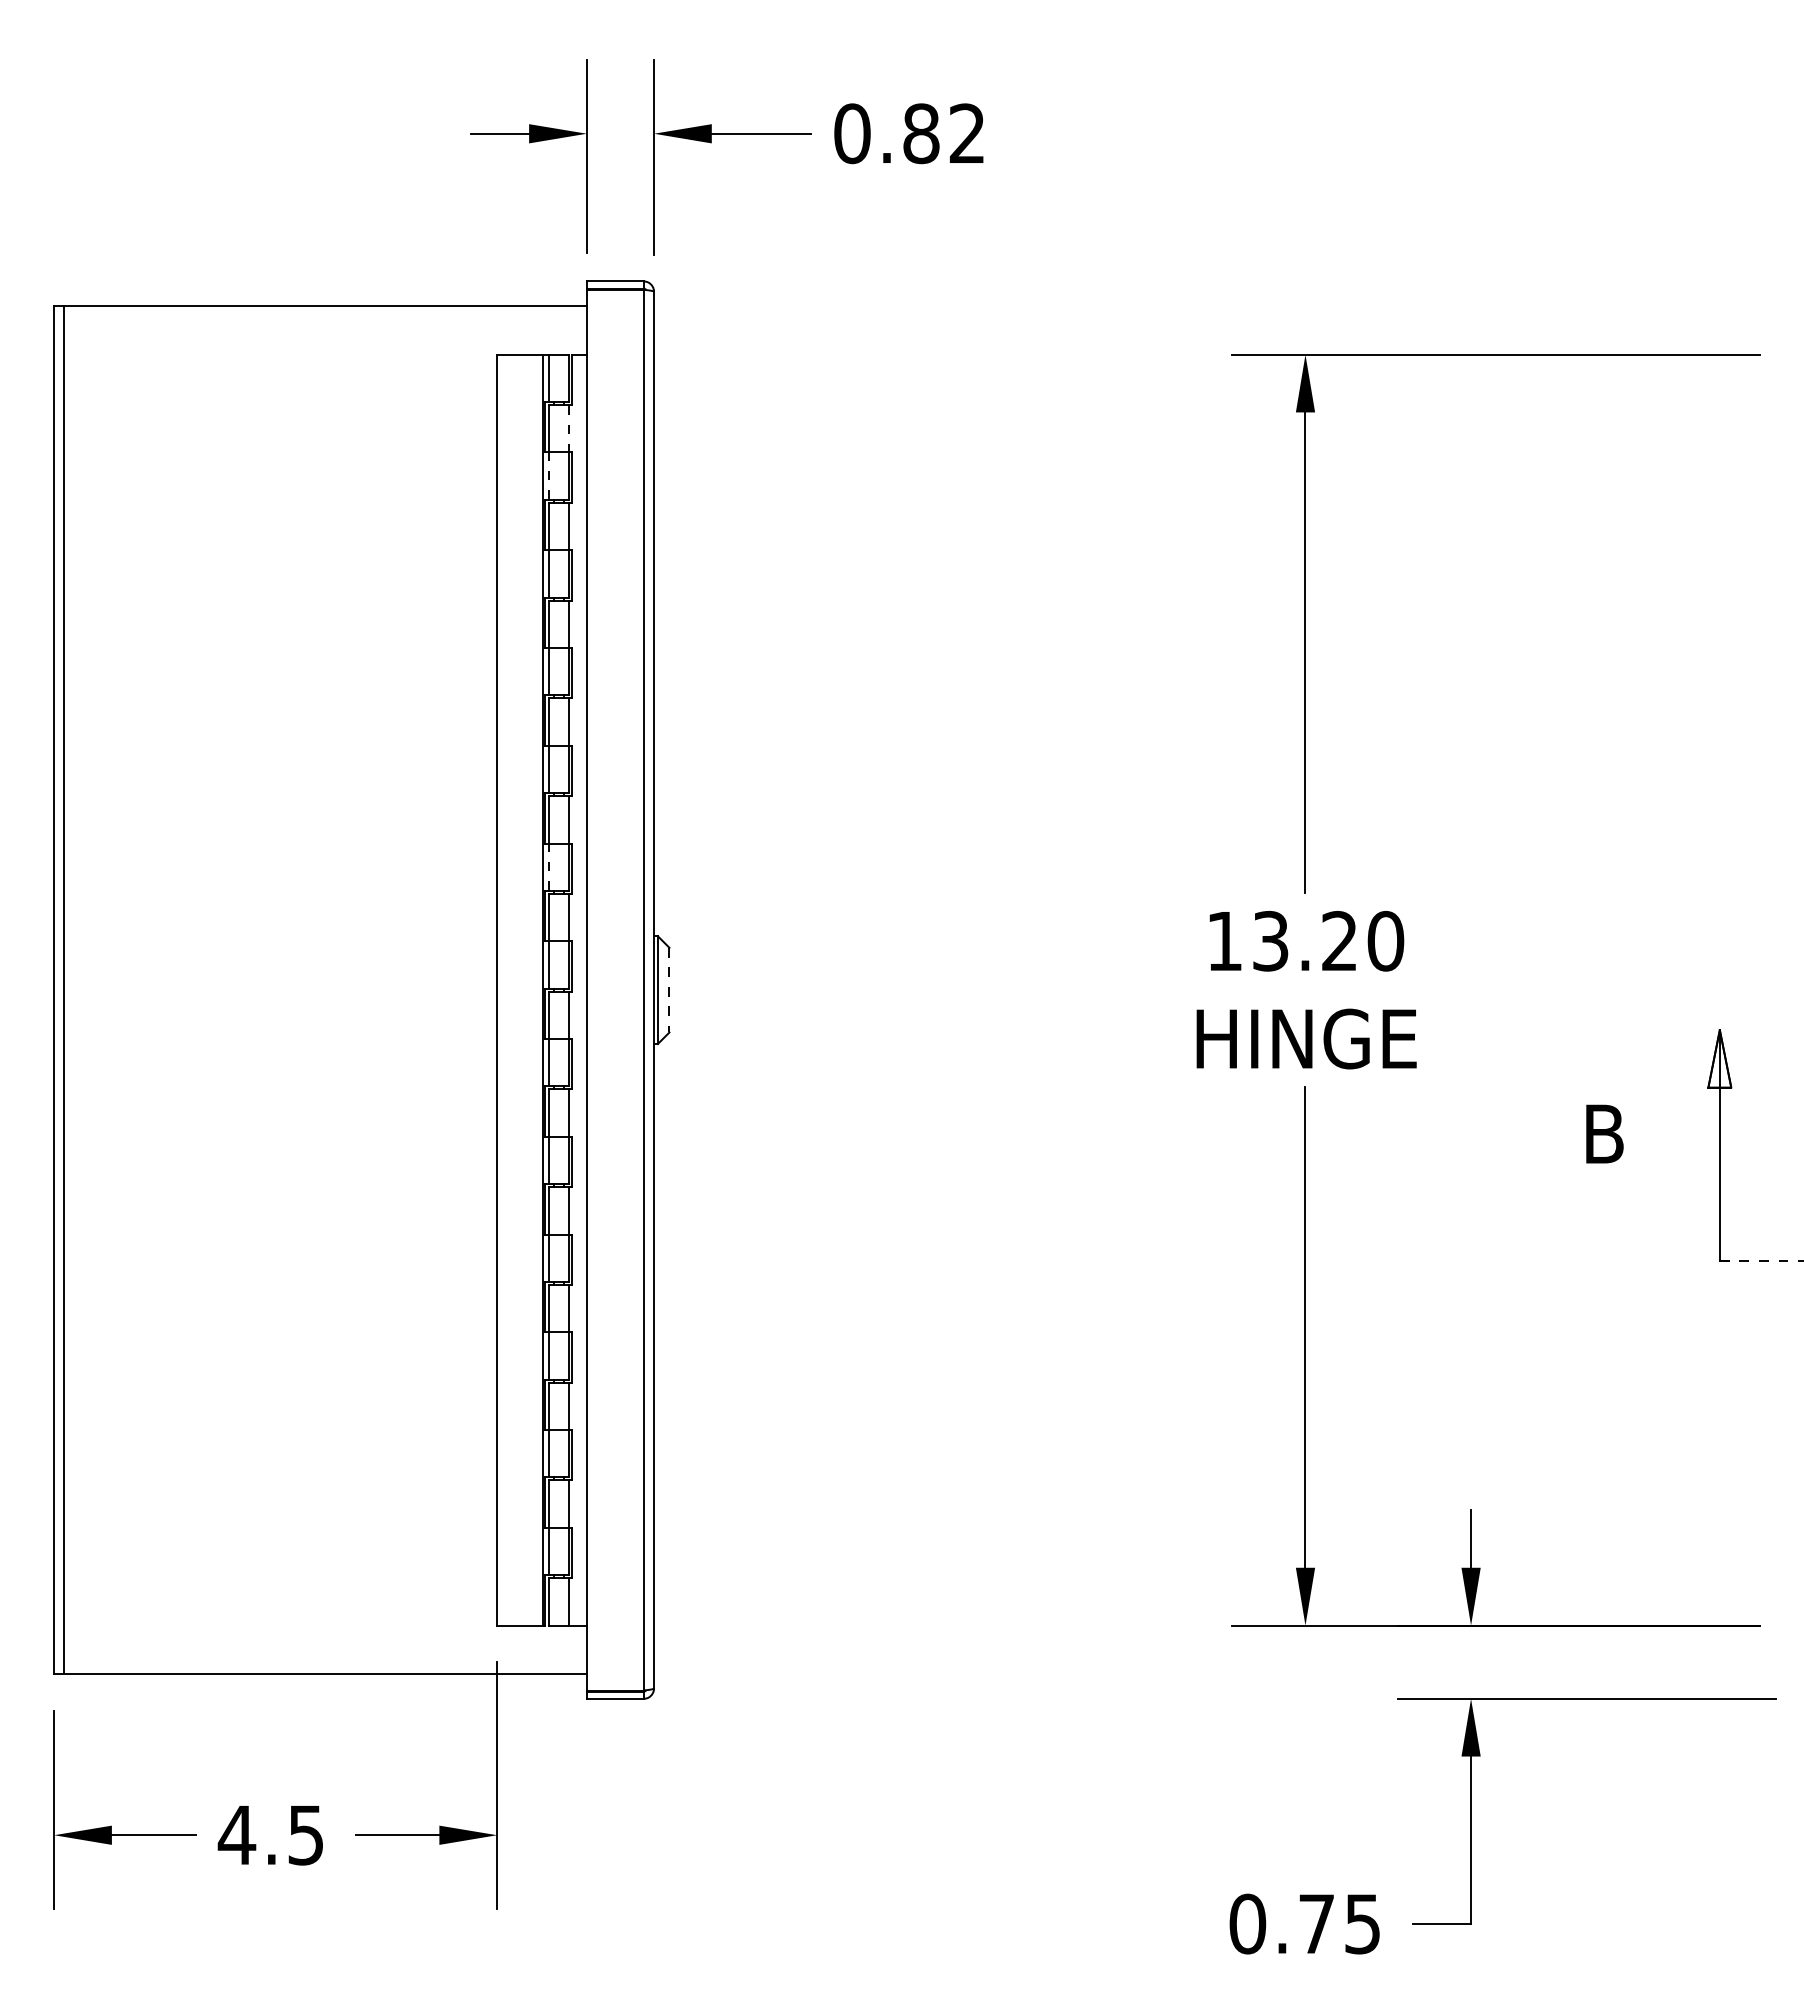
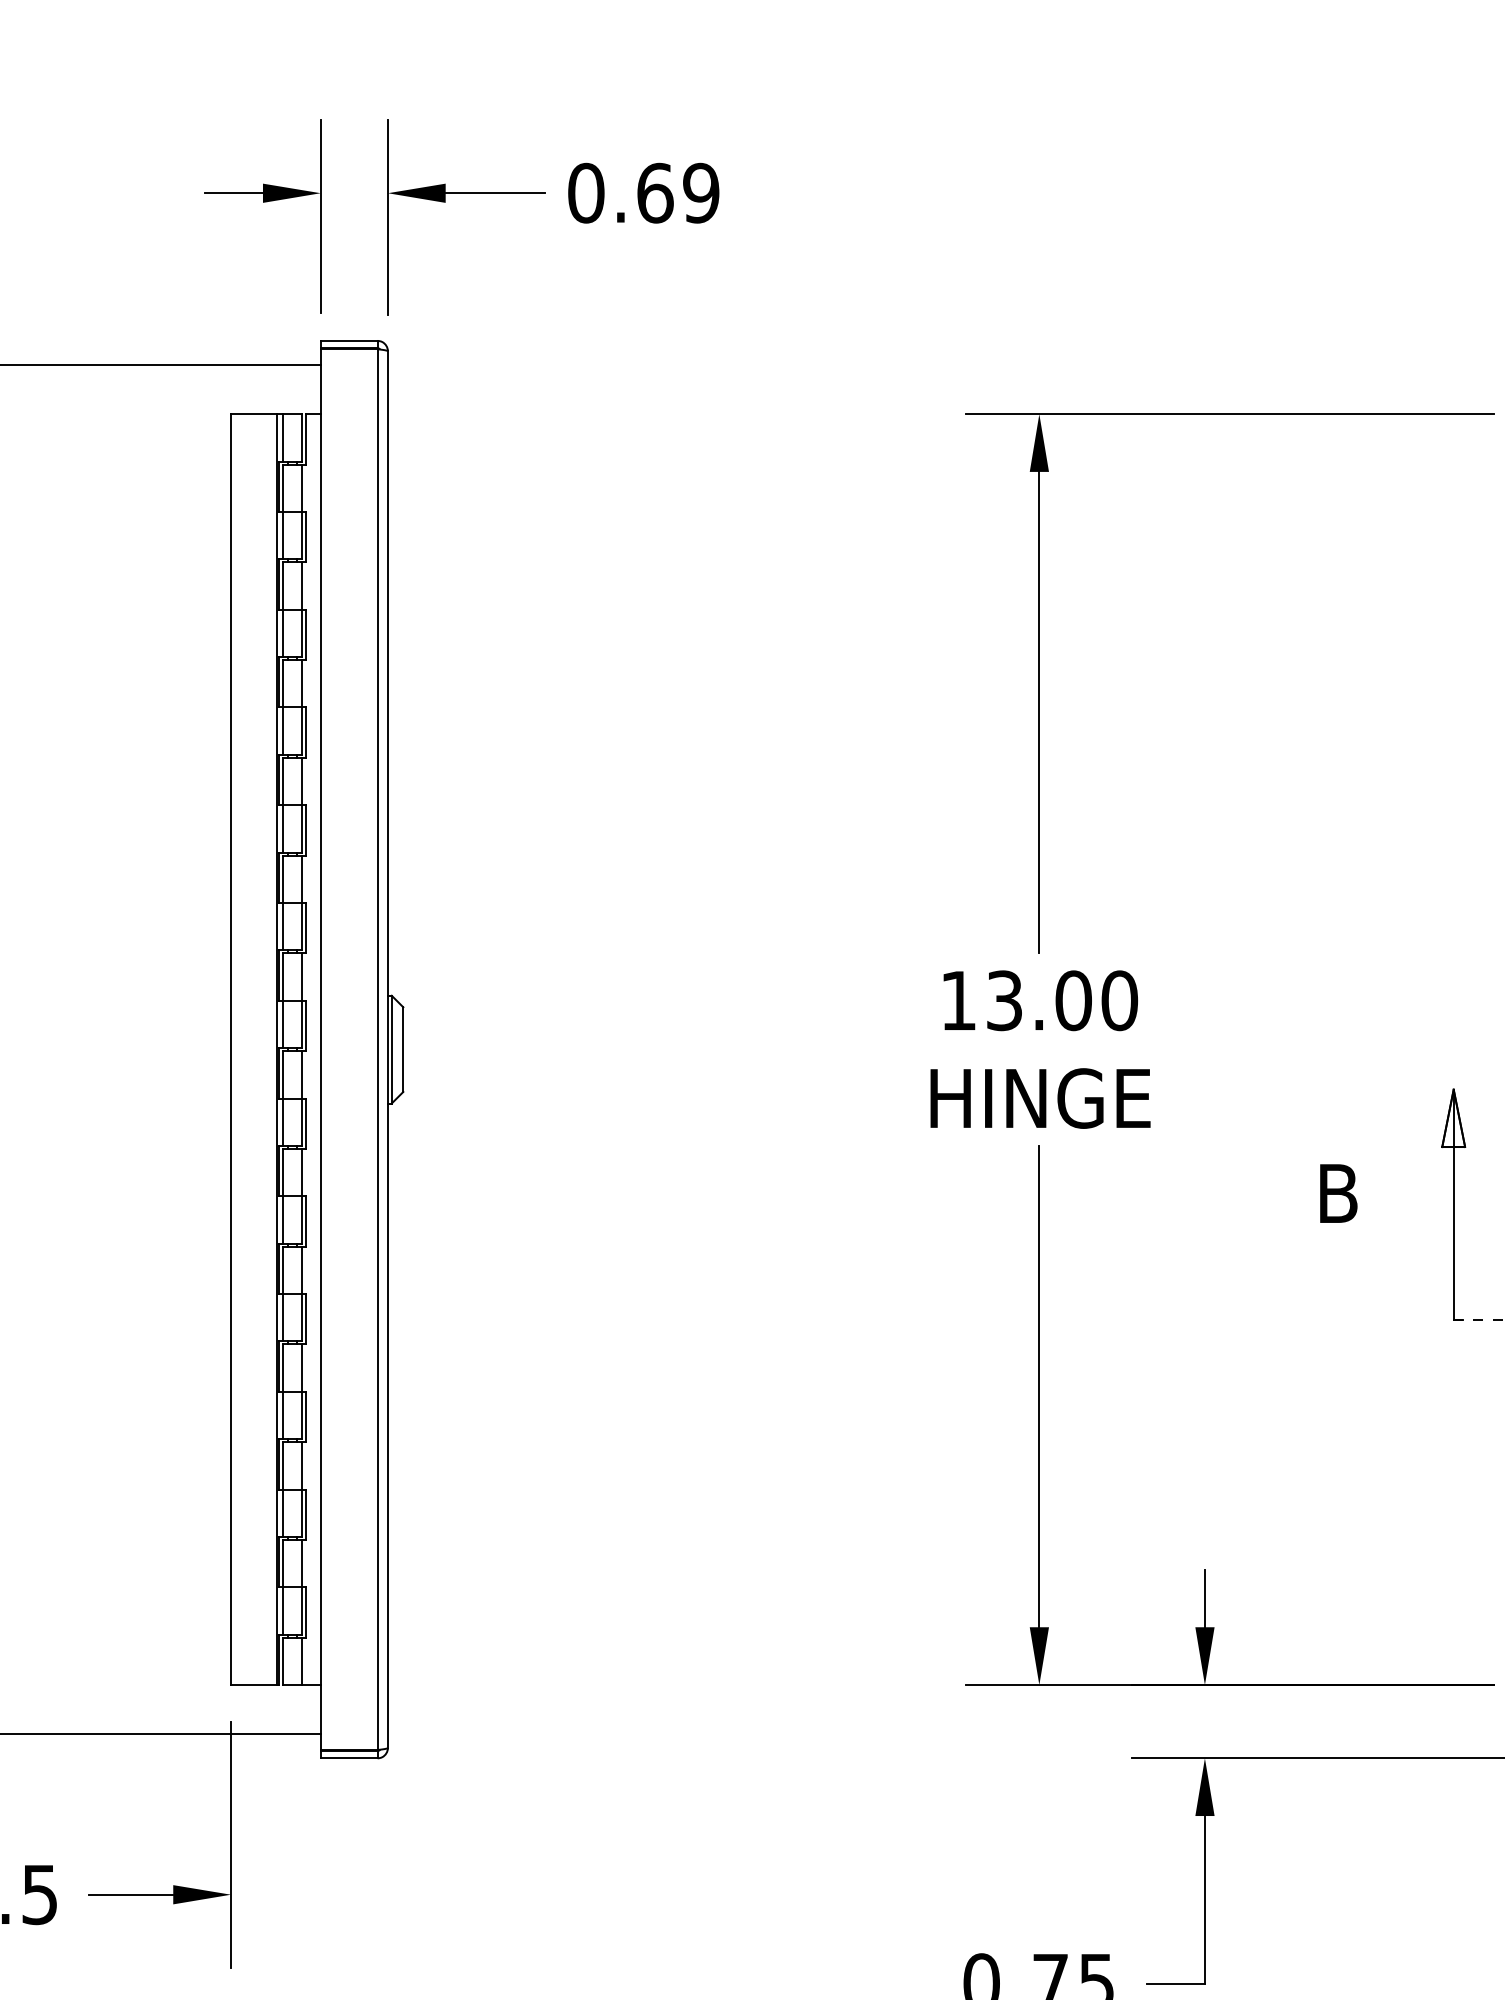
text: (944, 133) -> (678, 192), 0.82 -> 0.69
line: (568, 428) -> (302, 487), dashed -> solid
line: (548, 476) -> (282, 535), dashed -> solid
line: (548, 867) -> (282, 926), dashed -> solid
text: (1339, 940) -> (1073, 999), 13.20 -> 13.00
line: (669, 990) -> (403, 1049), dashed -> solid

